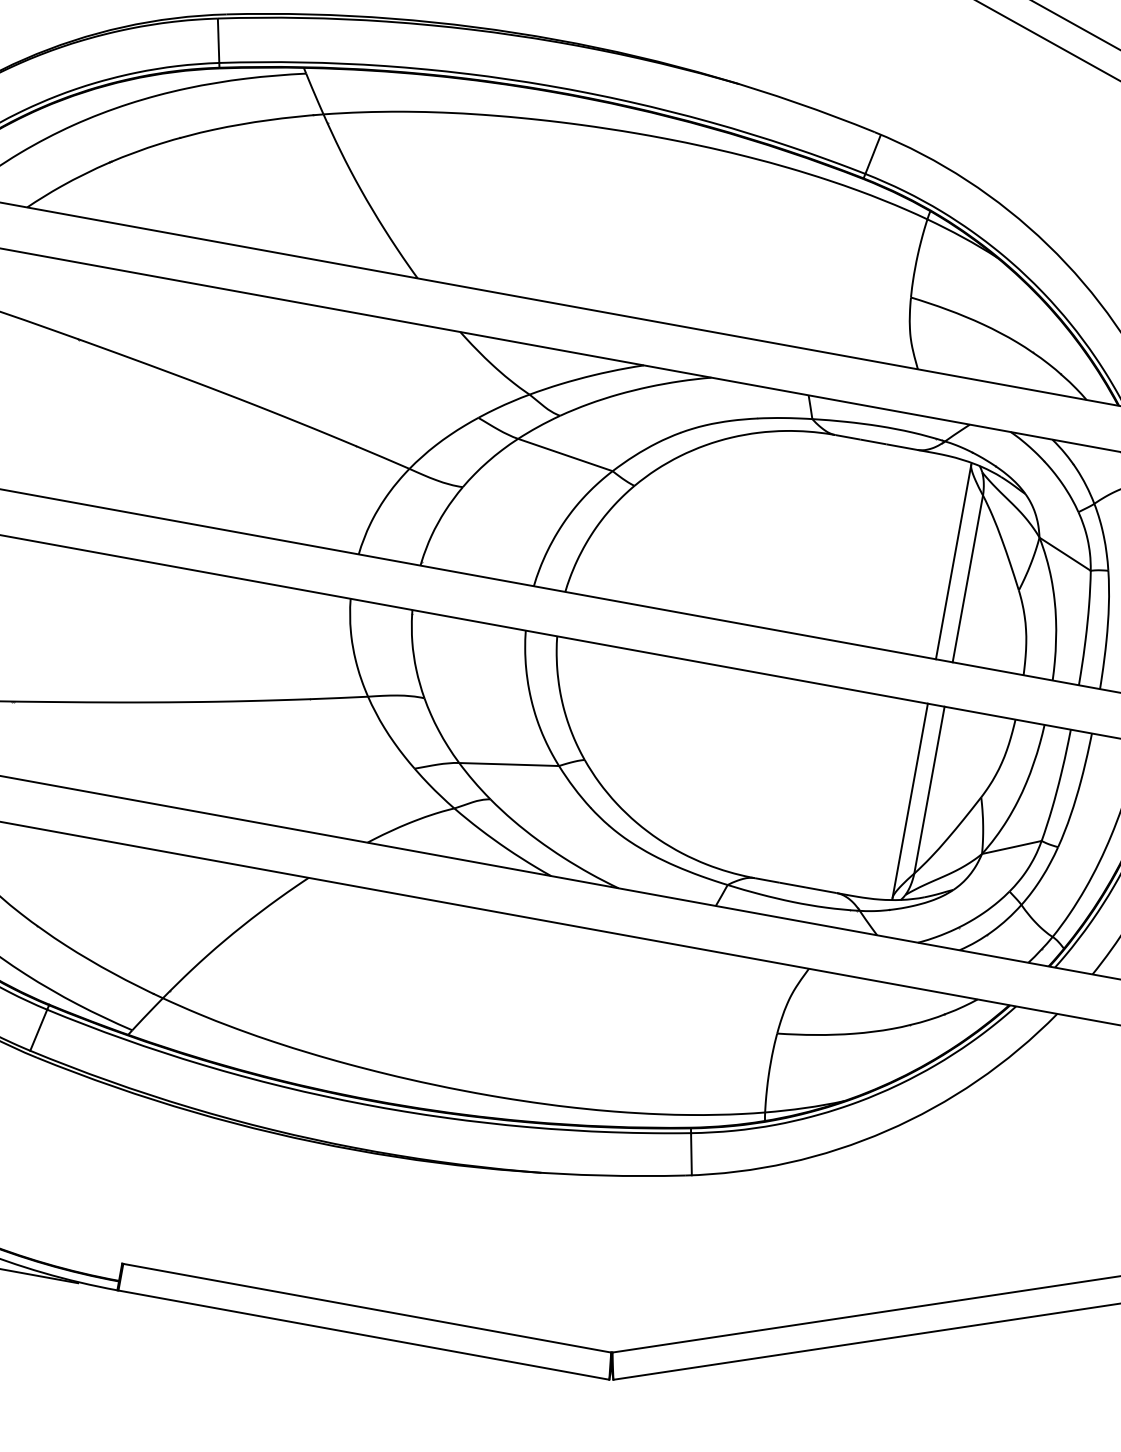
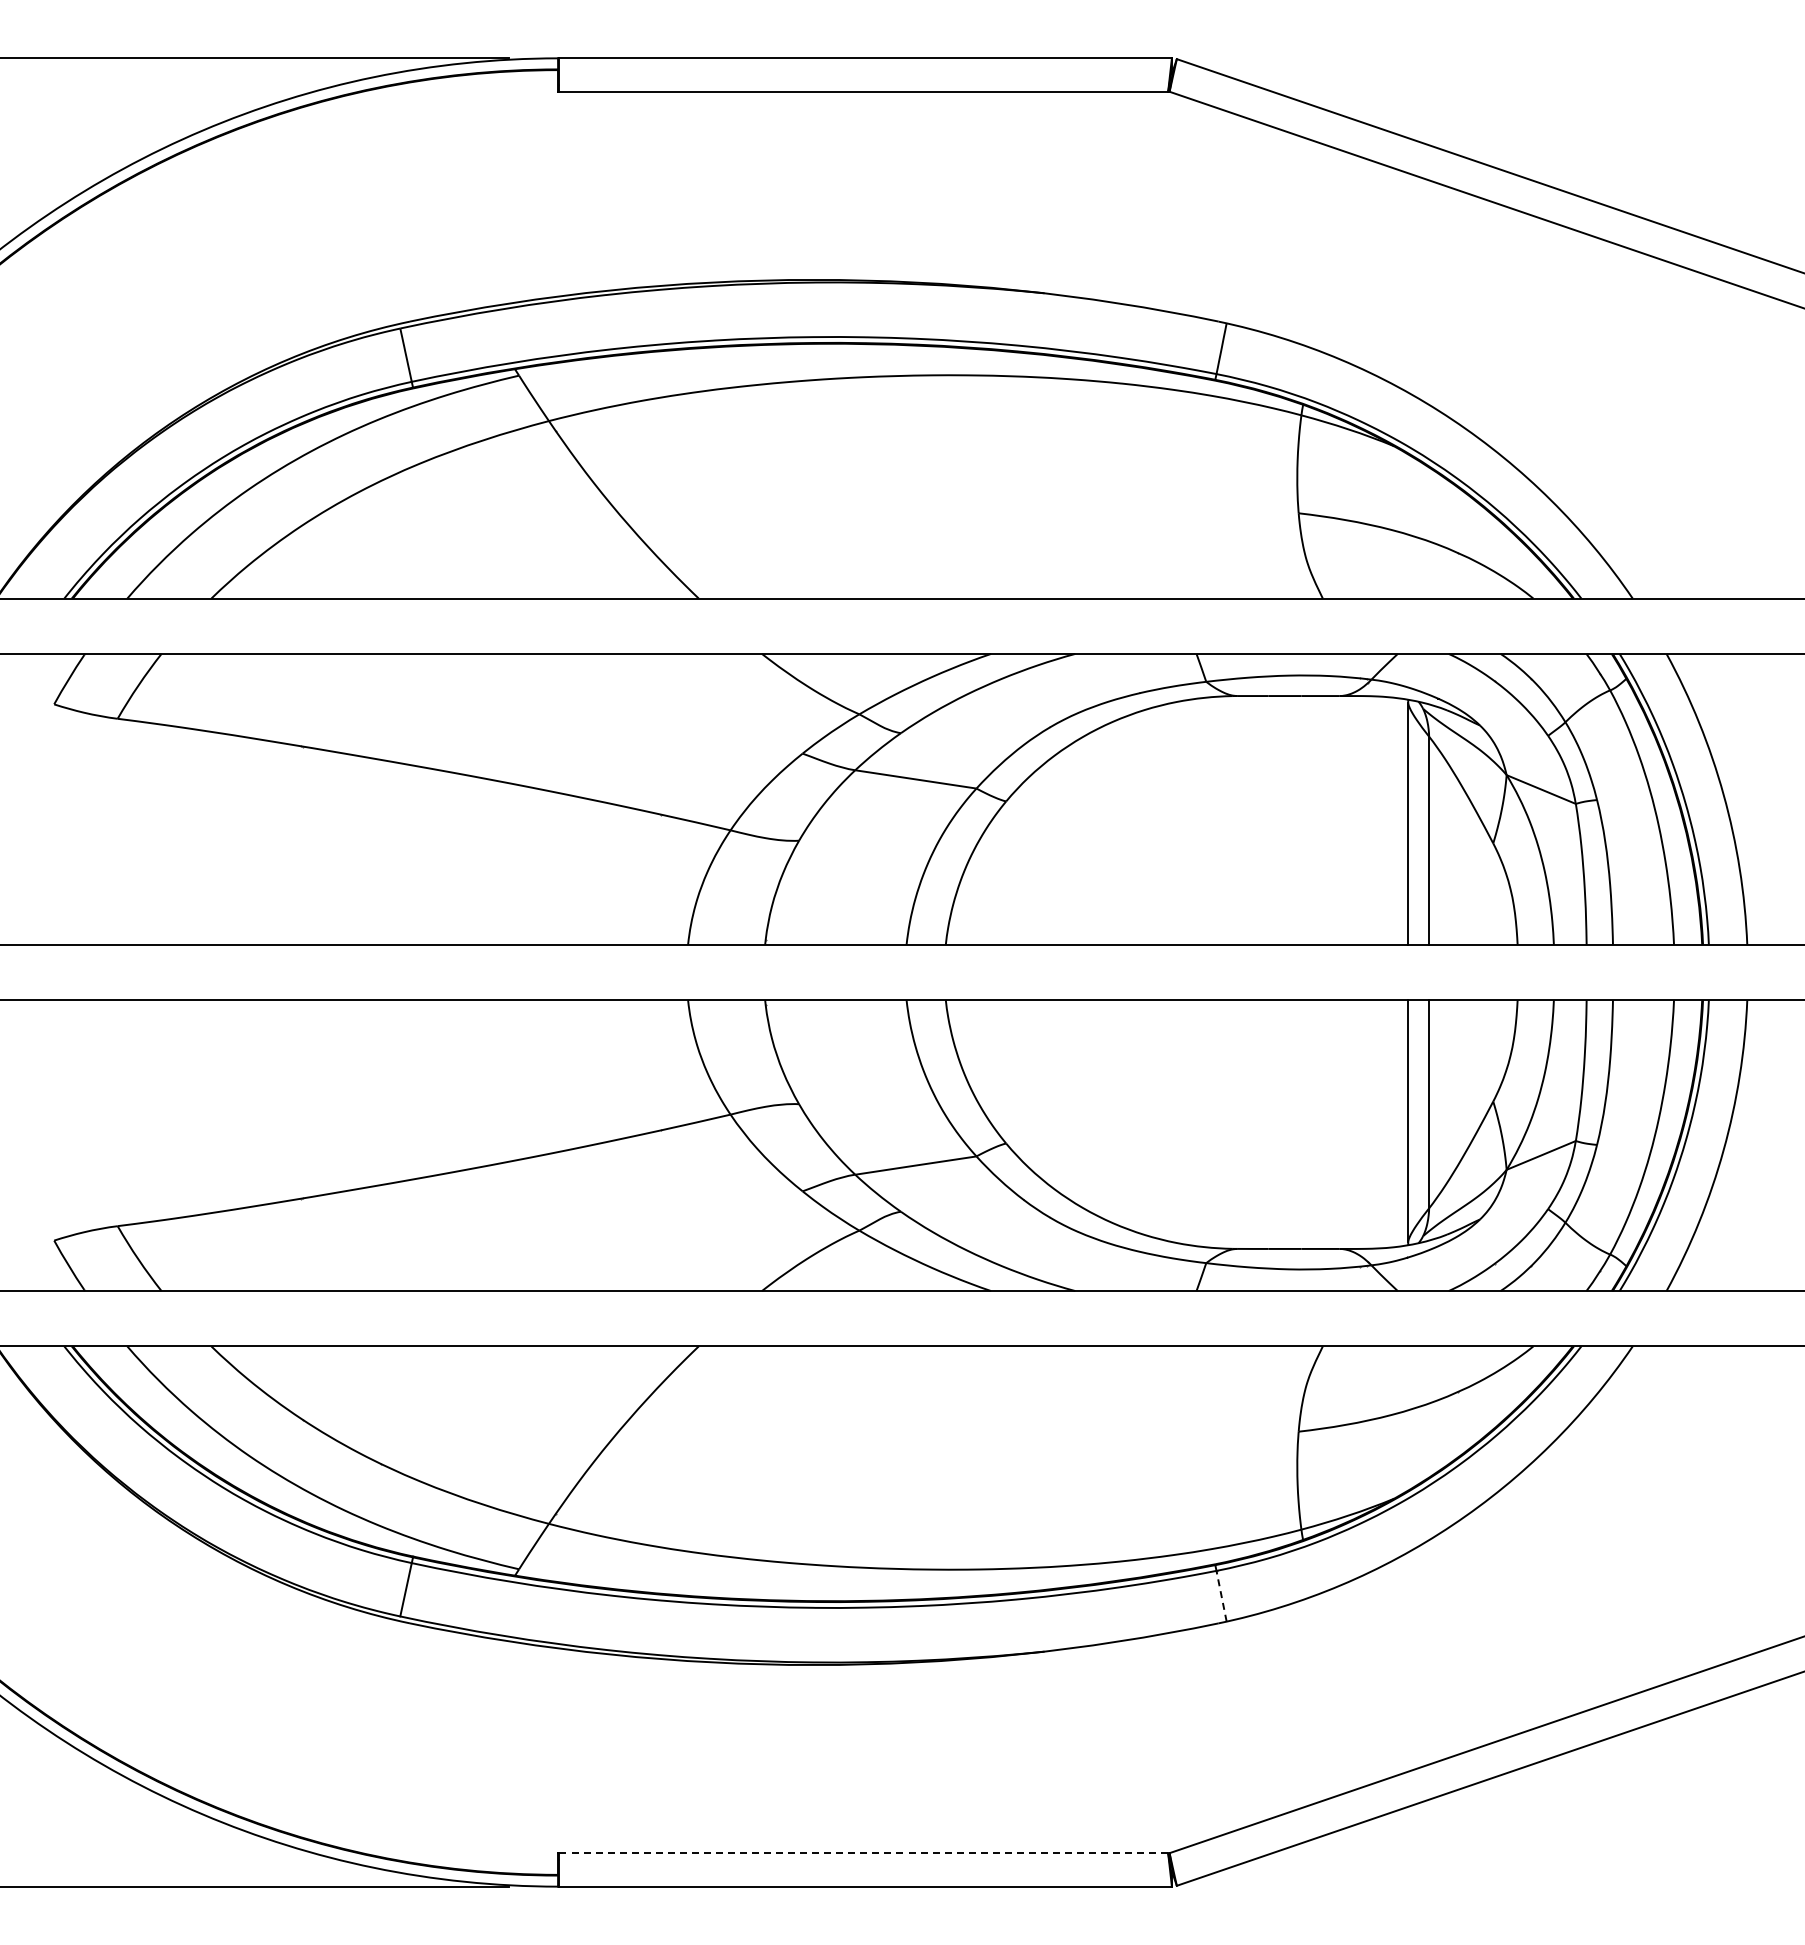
line: (691, 1154) -> (1221, 1596), solid -> dashed
line: (367, 1308) -> (864, 1853), solid -> dashed

